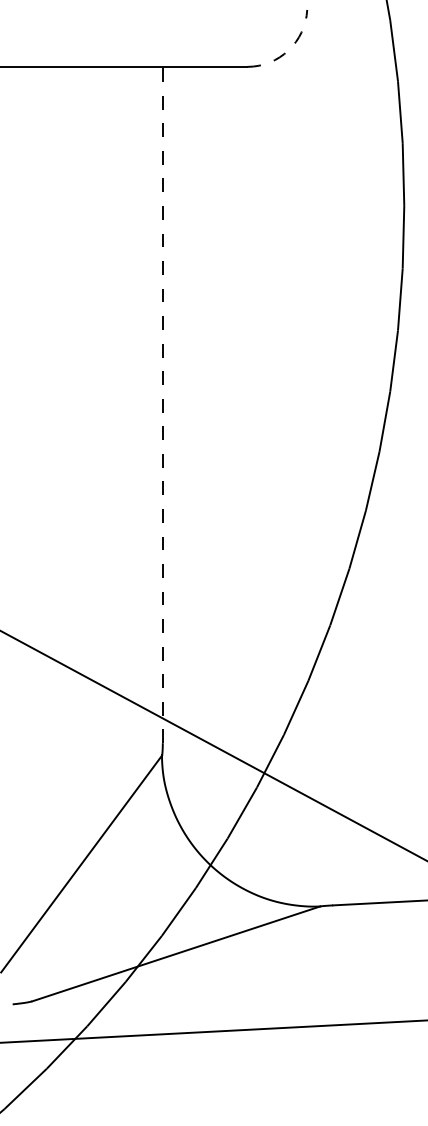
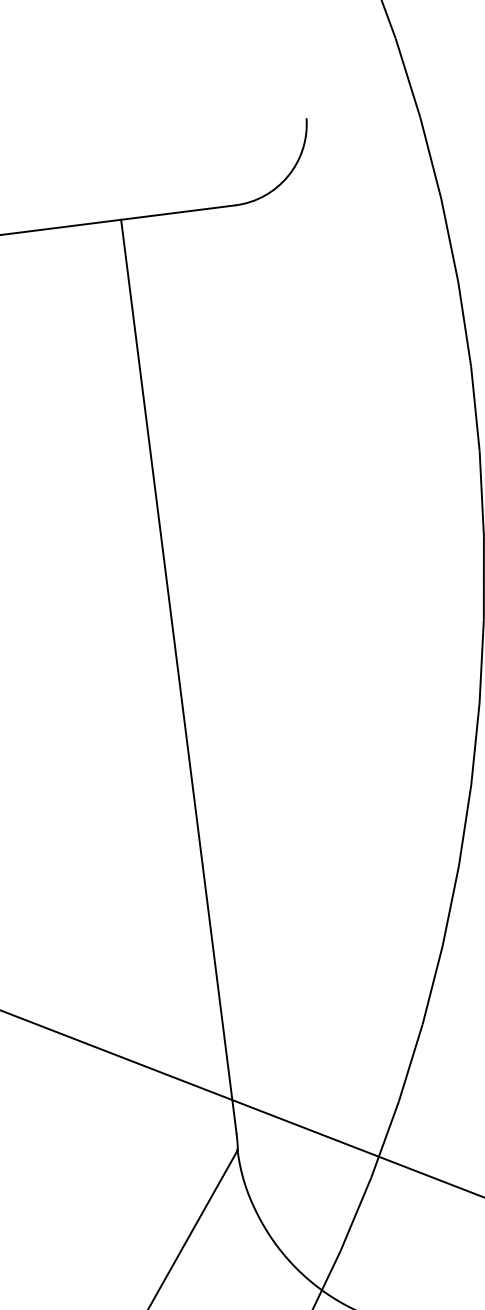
arc: (288, 50) -> (288, 176), dashed -> solid
line: (162, 404) -> (178, 675), dashed -> solid

